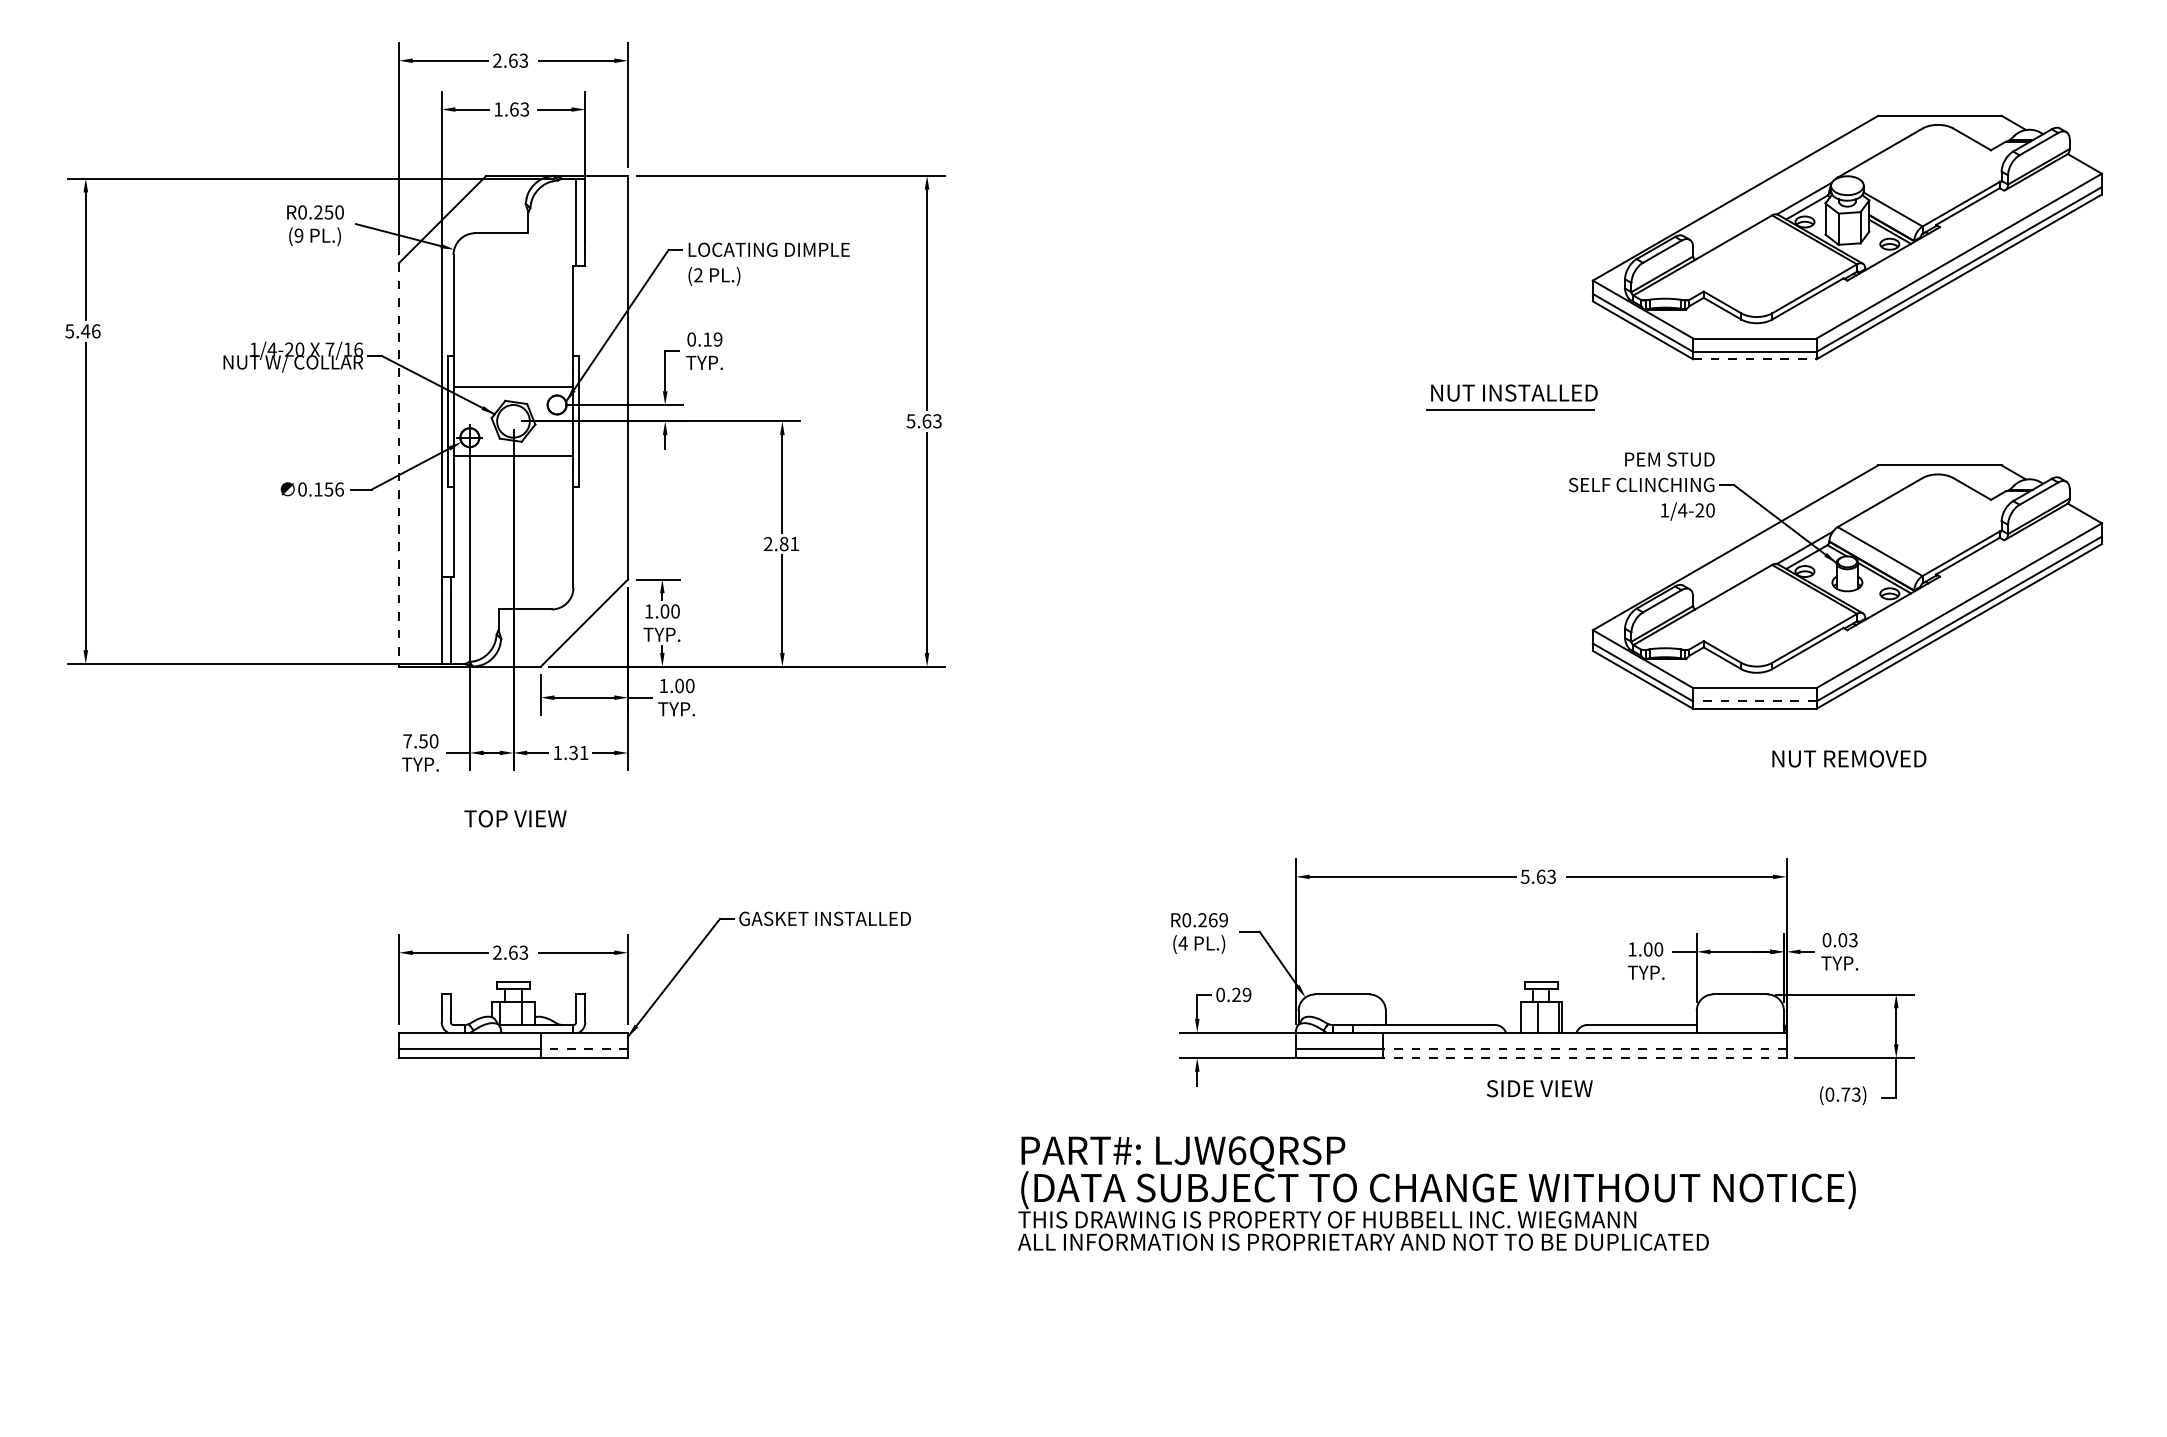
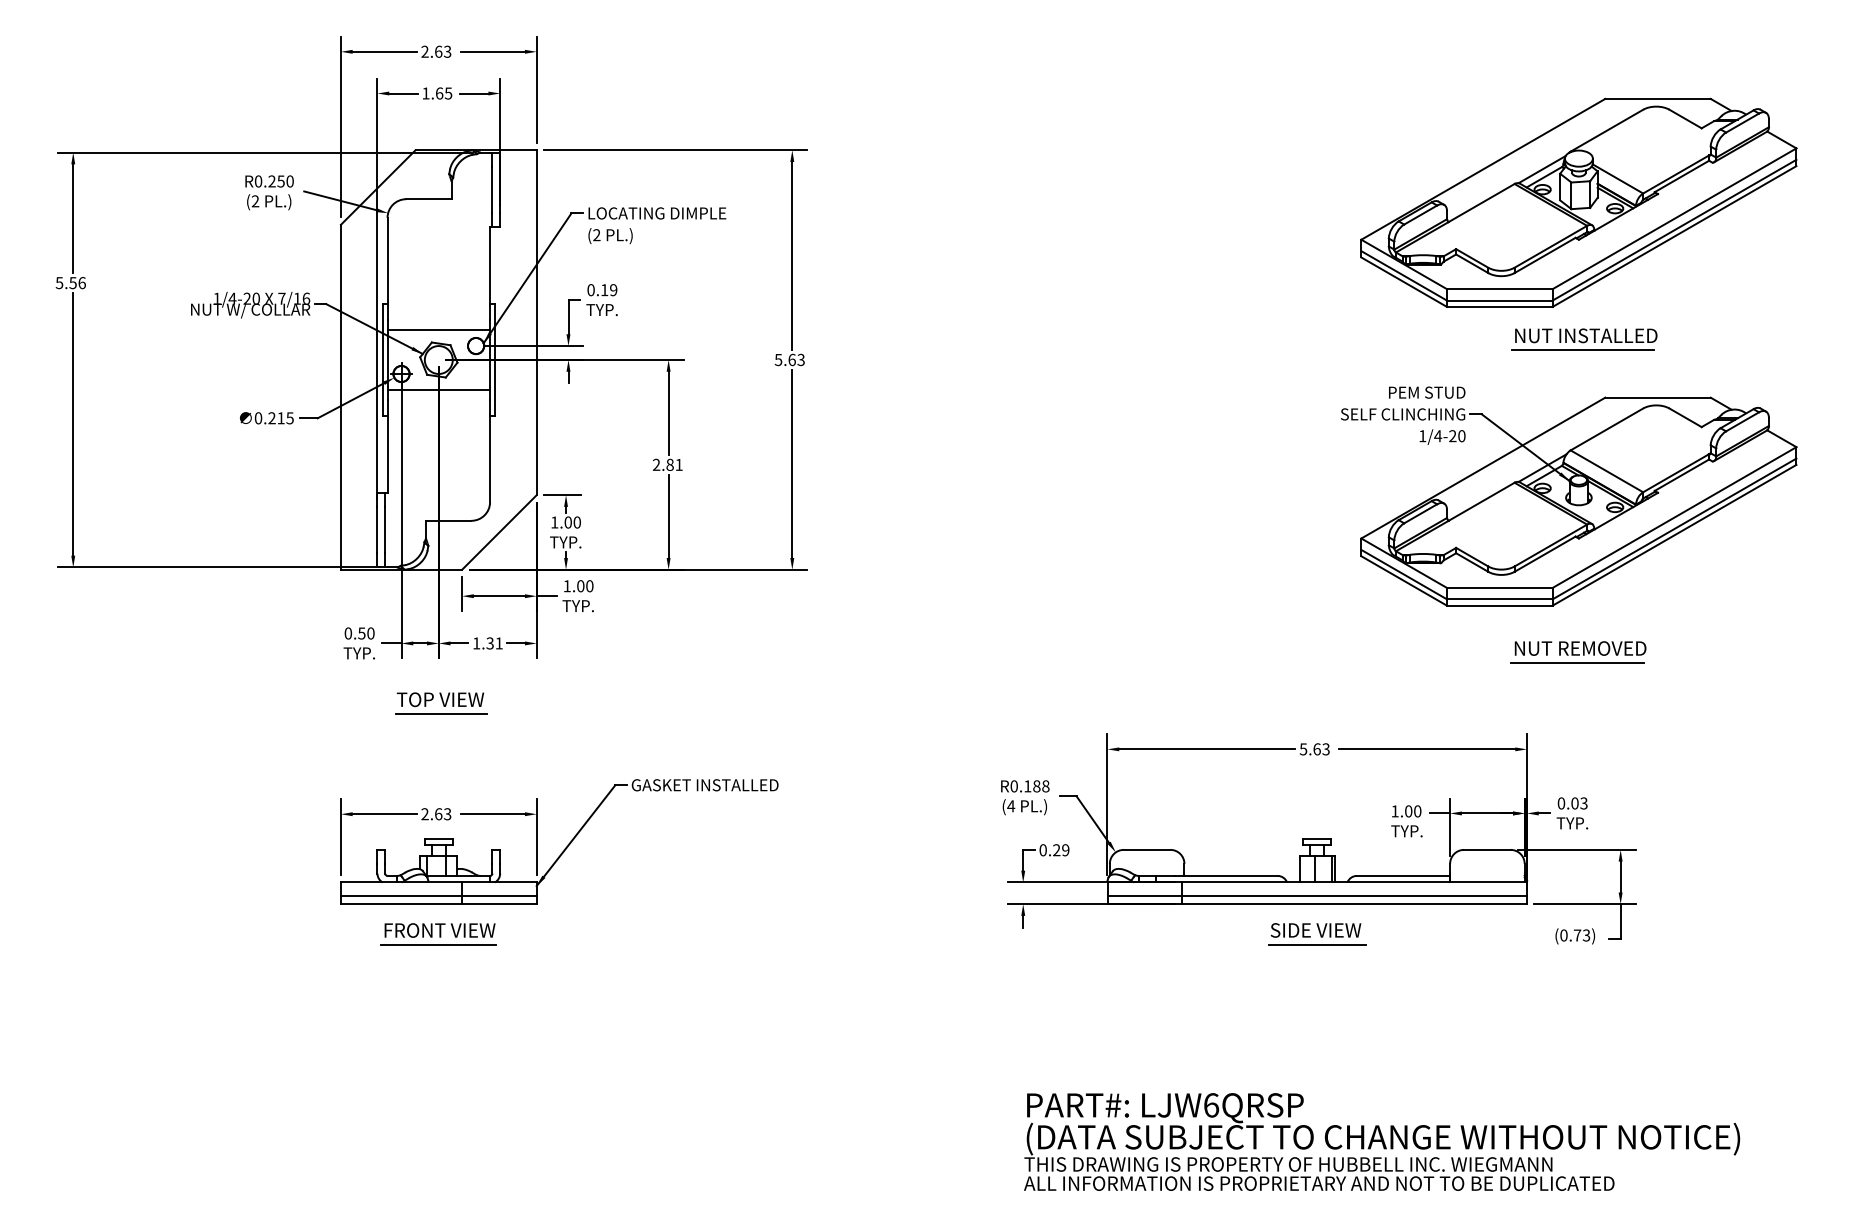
text: (524, 108) -> (448, 92), 1.63 -> 1.65
text: (299, 235) -> (255, 201), (9 -> (2
text: (86, 331) -> (73, 283), 5.46 -> 5.56
line: (1754, 358) -> (1499, 306), dashed -> solid
part: (1512, 397) -> (1584, 339), moved
line: (398, 465) -> (340, 397), dashed -> solid
text: (328, 489) -> (280, 418), 0.156 -> 0.215
line: (1754, 701) -> (1499, 599), dashed -> solid
text: (407, 741) -> (348, 633), 7.50 -> 0.50
line: (1845, 776) -> (1577, 663), added
line: (516, 836) -> (441, 714), added
text: (1212, 920) -> (1036, 786), R0.269 -> R0.188
line: (583, 1049) -> (498, 896), dashed -> solid
line: (1584, 1049) -> (1354, 896), dashed -> solid
line: (1584, 1058) -> (1354, 904), dashed -> solid
part: (513, 1093) -> (438, 934), added
line: (1540, 1106) -> (1316, 945), added
text: (1437, 1192) -> (1382, 1141), moved

